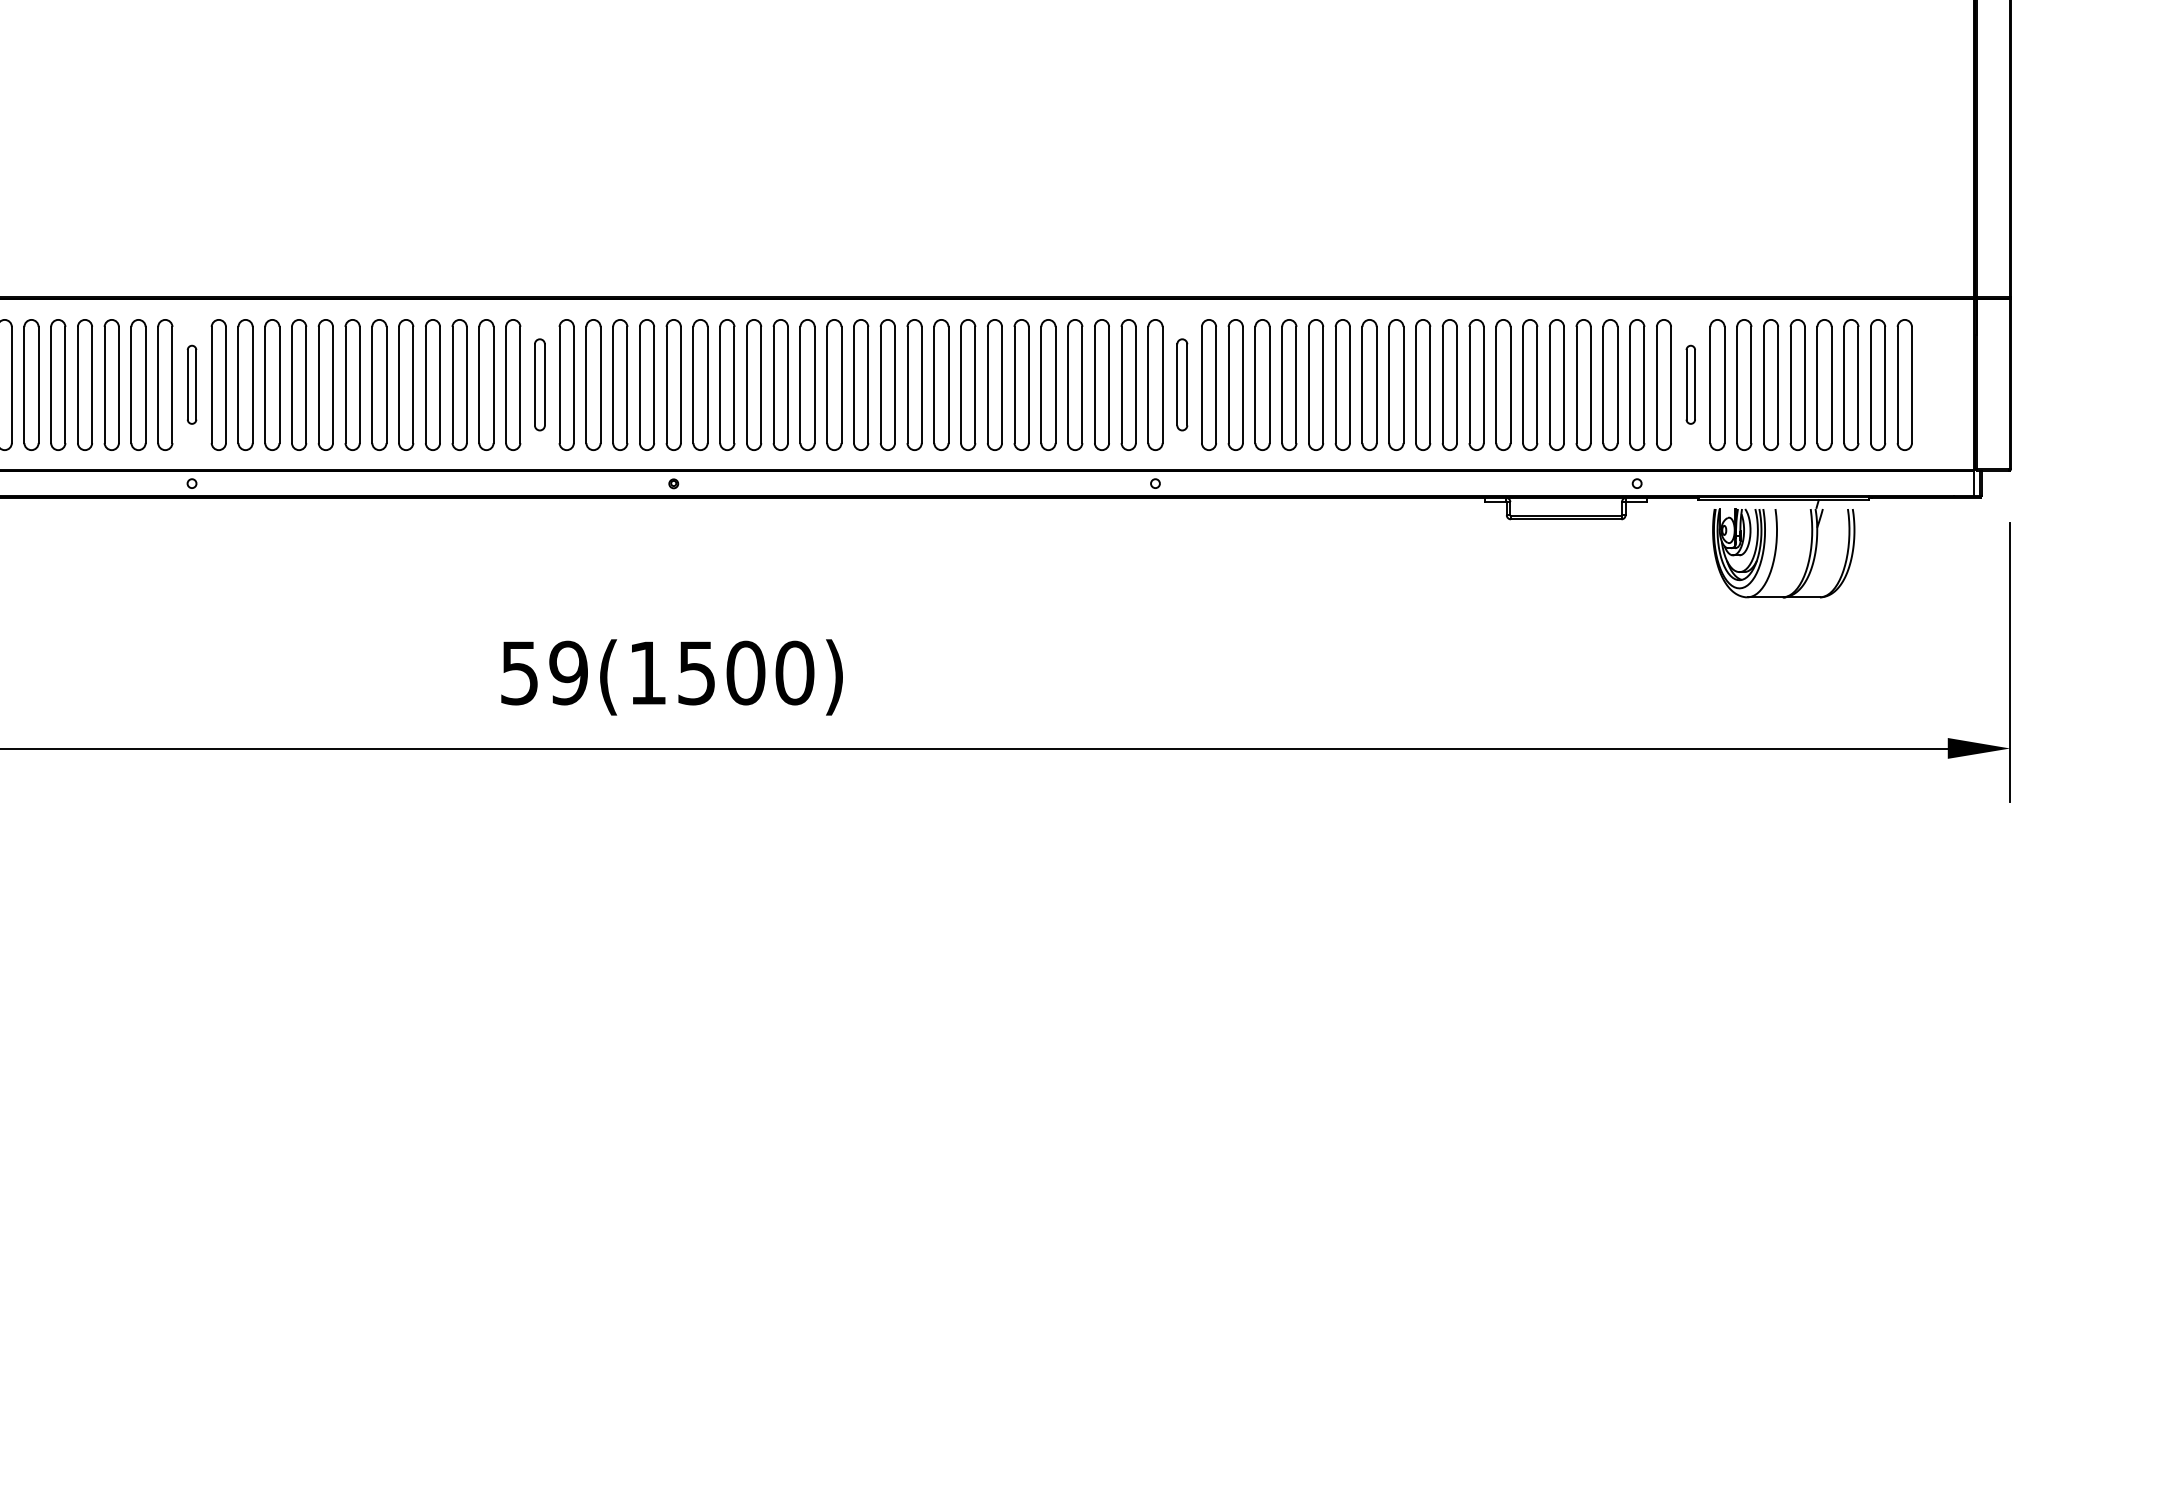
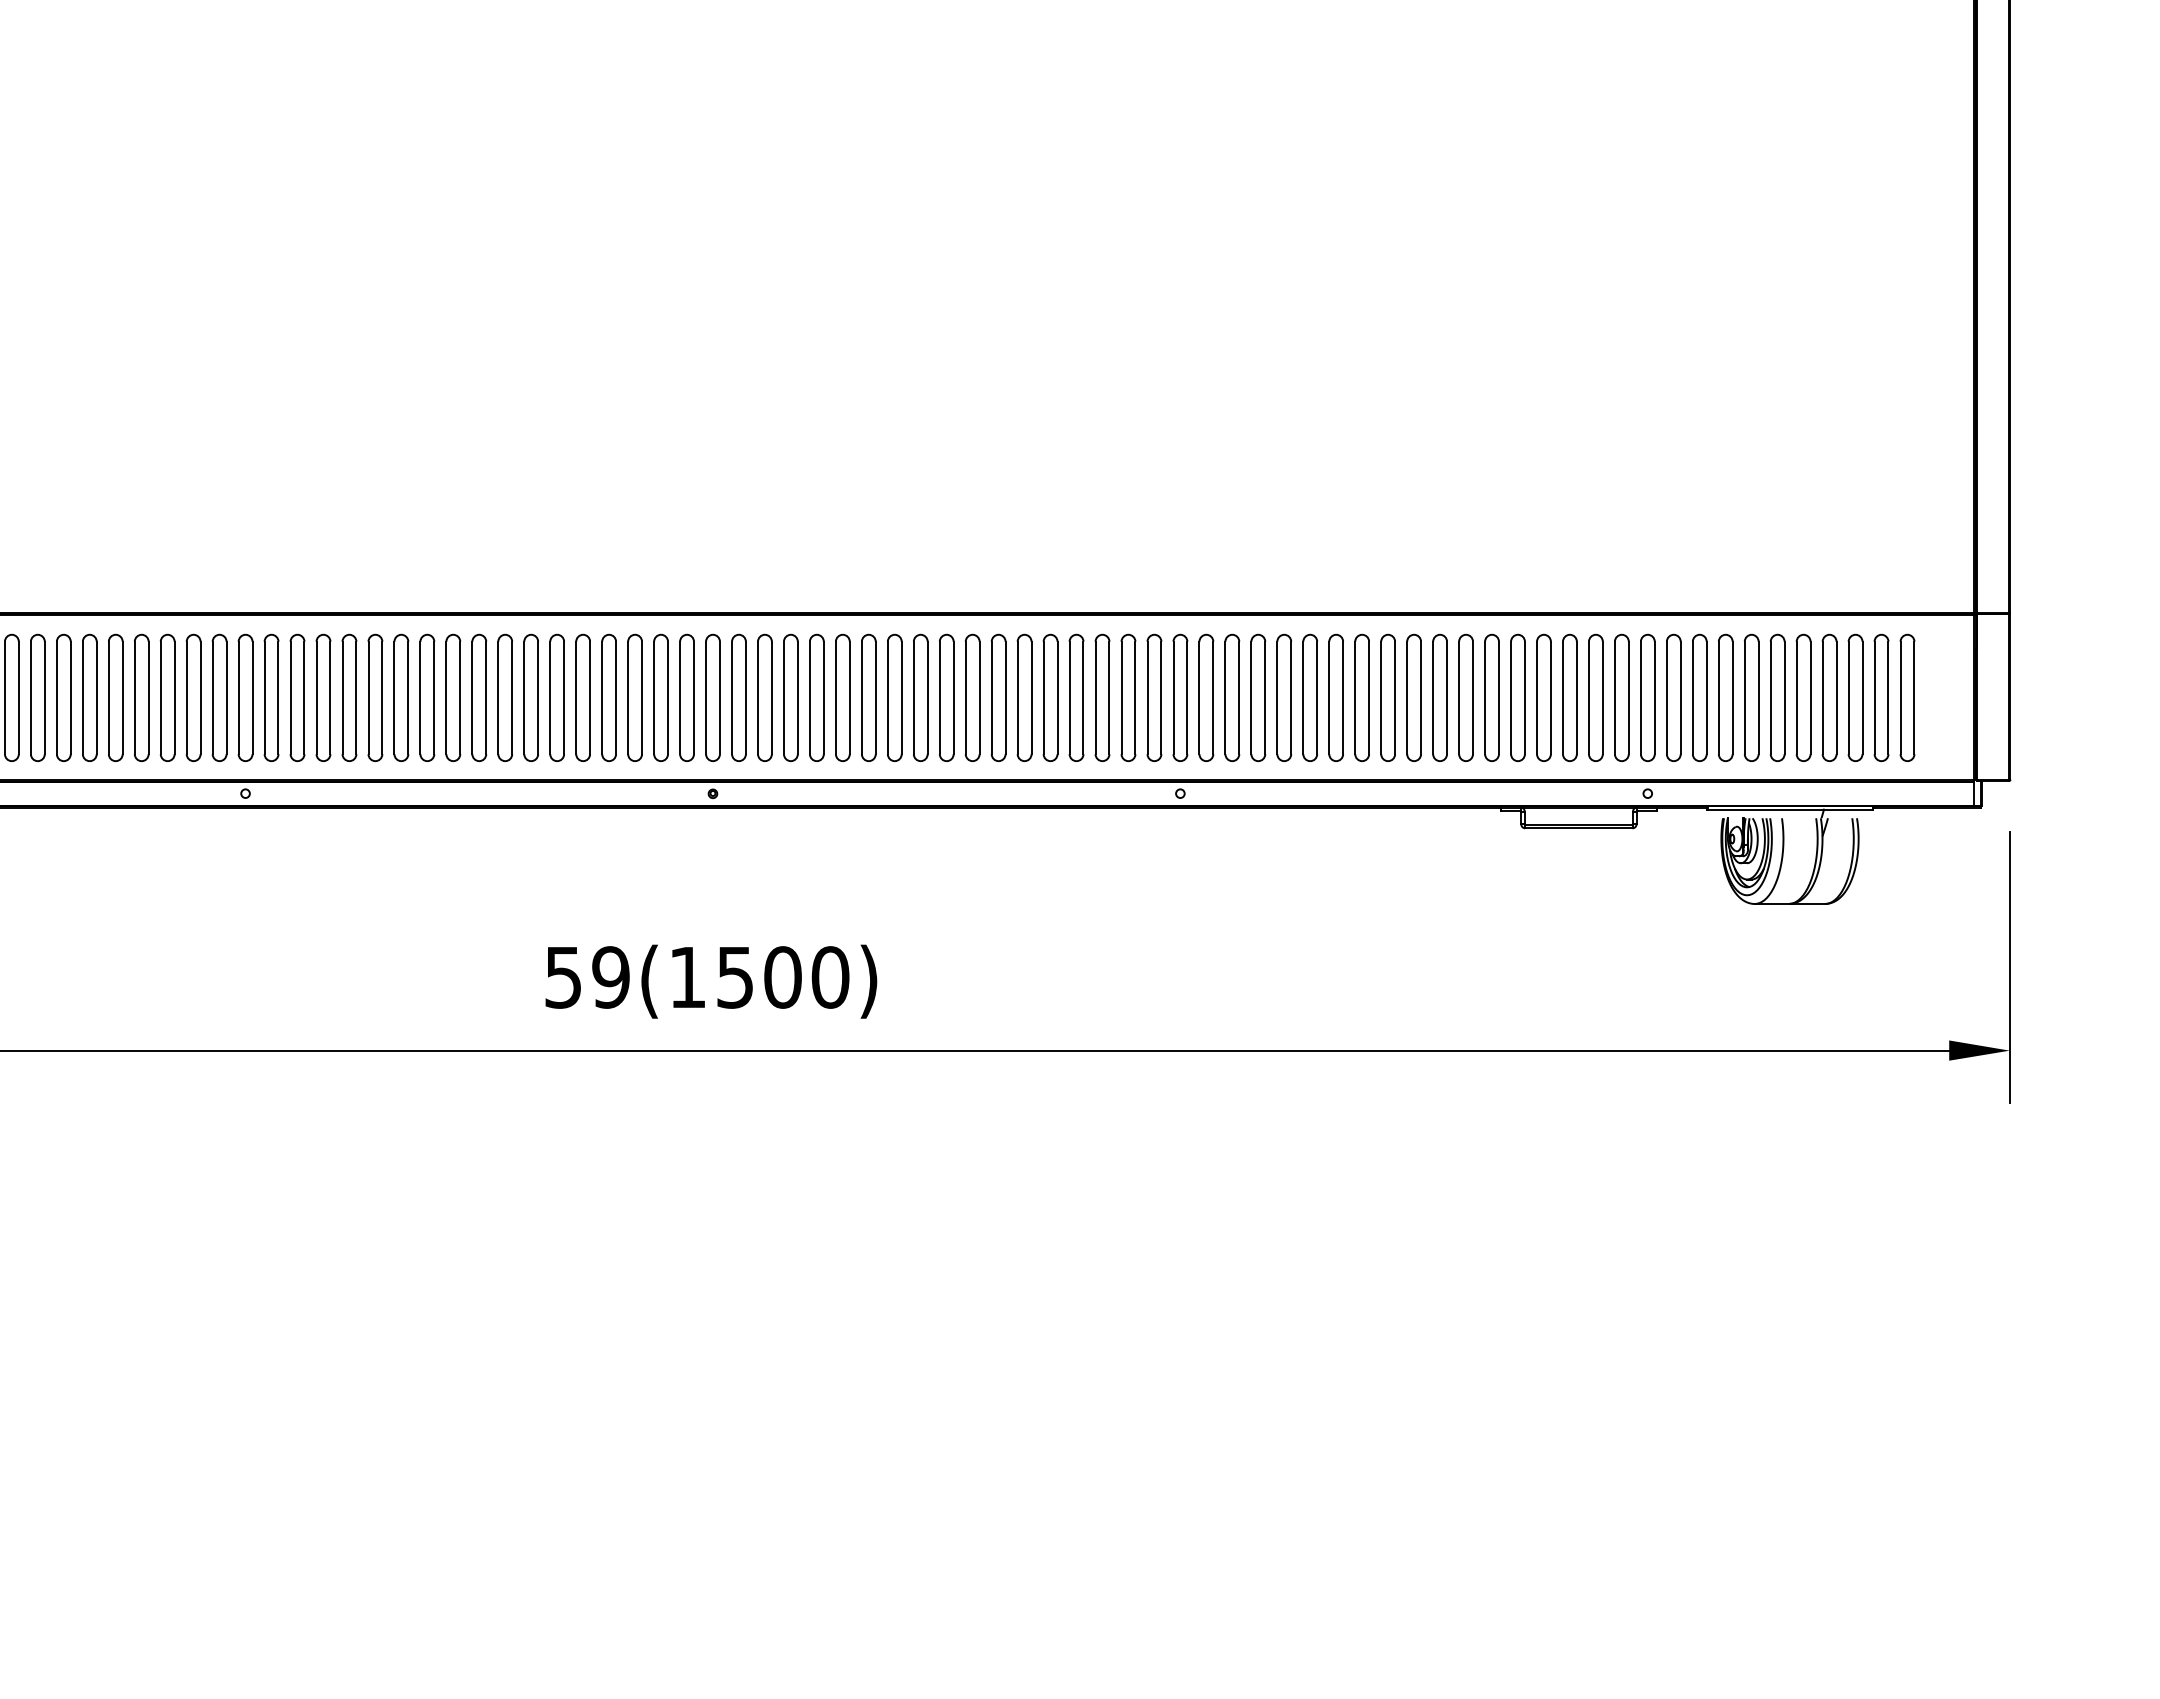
part: (191, 384) -> (245, 697), size x1.67
part: (539, 384) -> (582, 697), size x1.43
part: (1182, 384) -> (1206, 697), size x1.43
part: (1690, 384) -> (1699, 697), size x1.67

